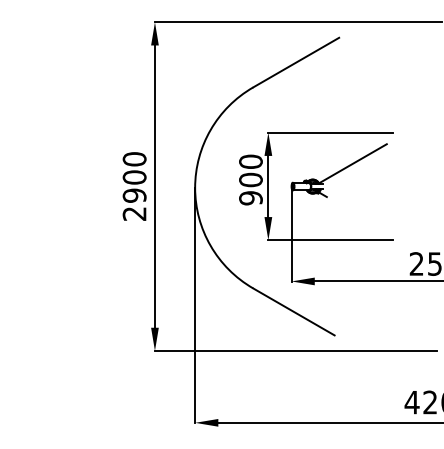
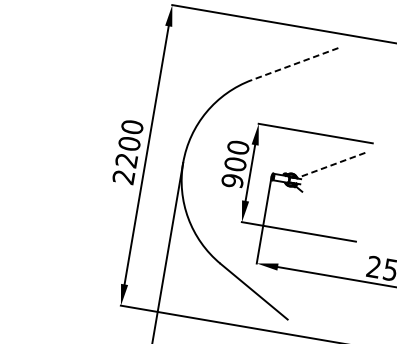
line: (296, 62) -> (295, 63), solid -> dashed
line: (352, 163) -> (330, 165), solid -> dashed
text: (134, 195) -> (126, 160), 2900 -> 2200

